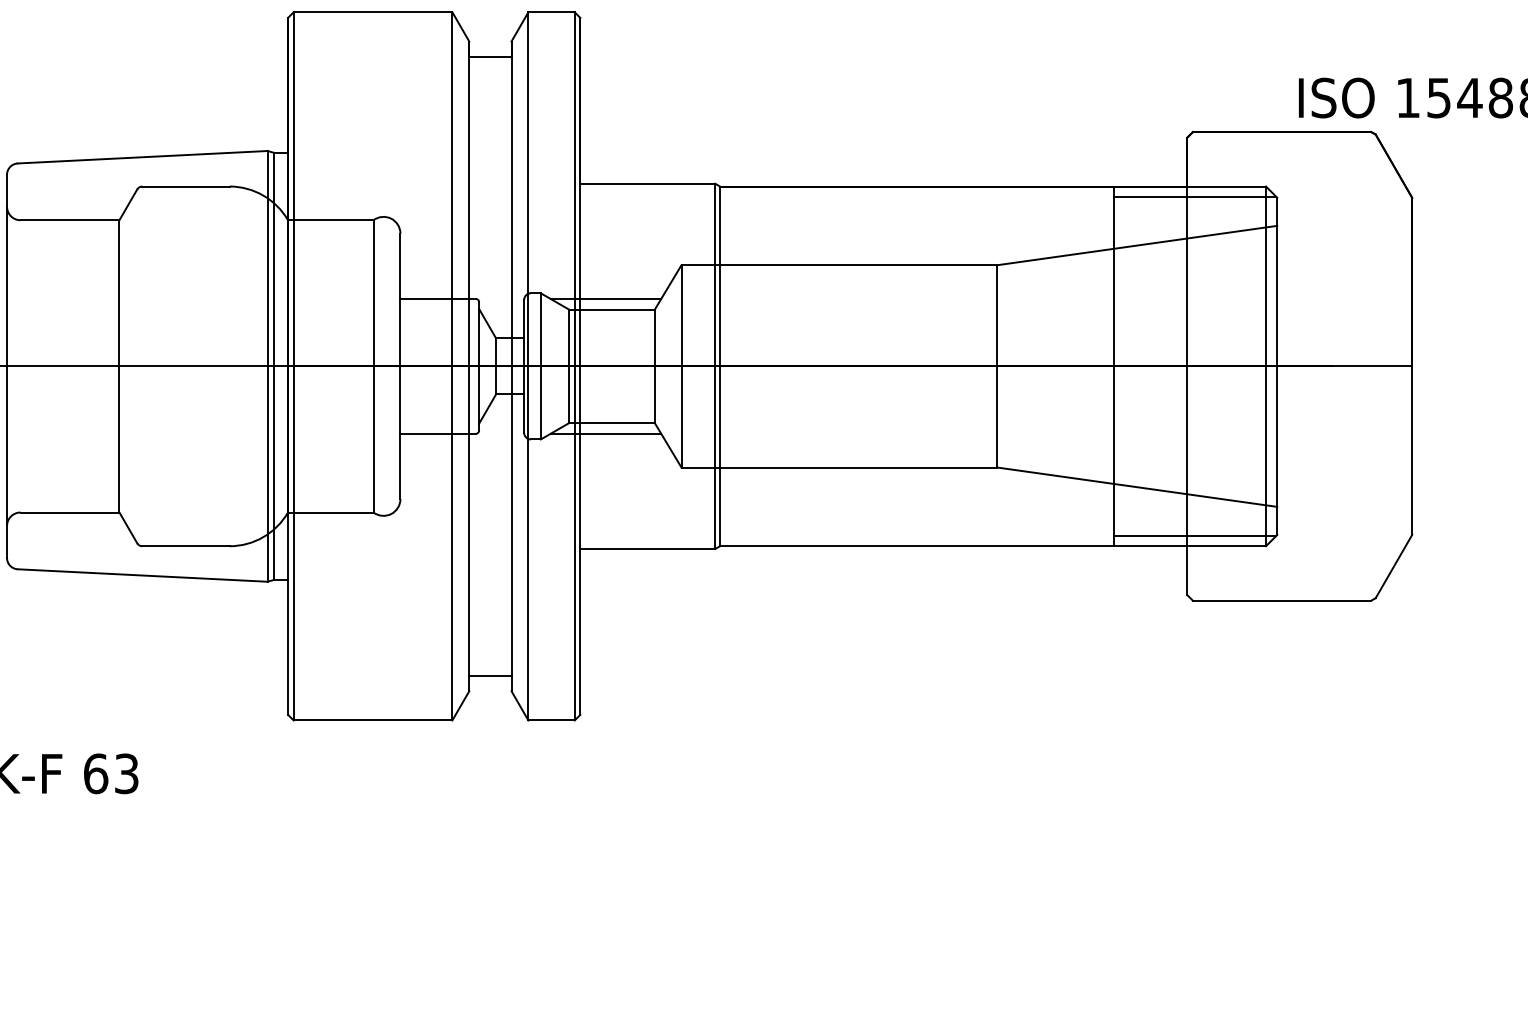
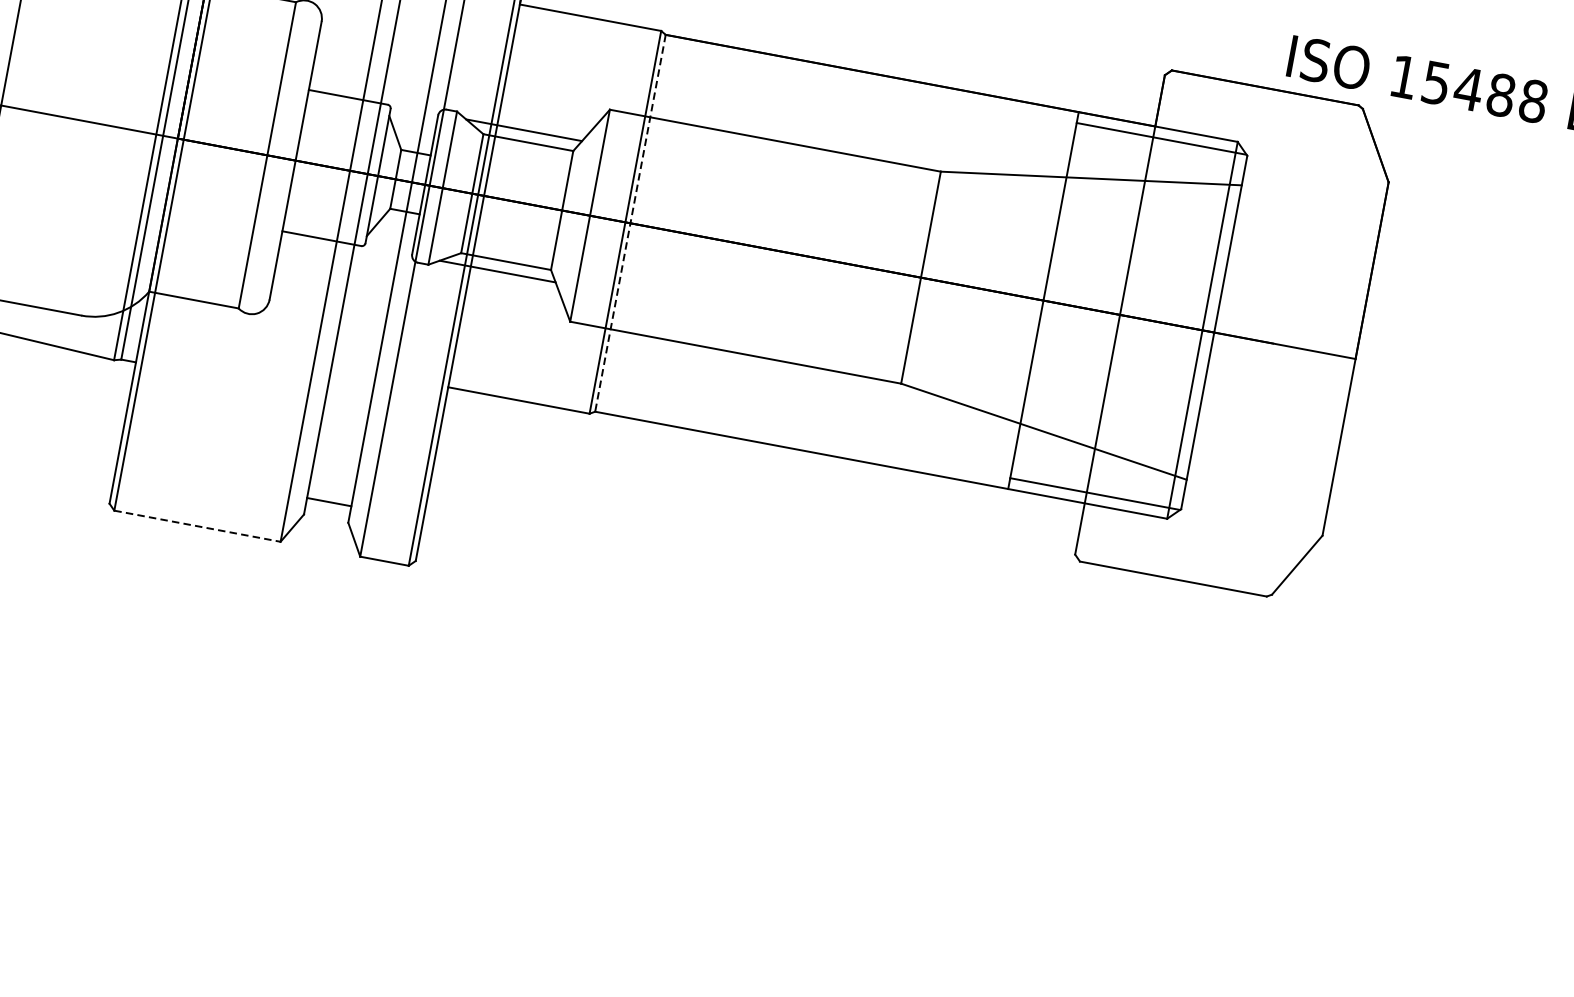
line: (720, 366) -> (630, 223), solid -> dashed
line: (373, 720) -> (197, 526), solid -> dashed

